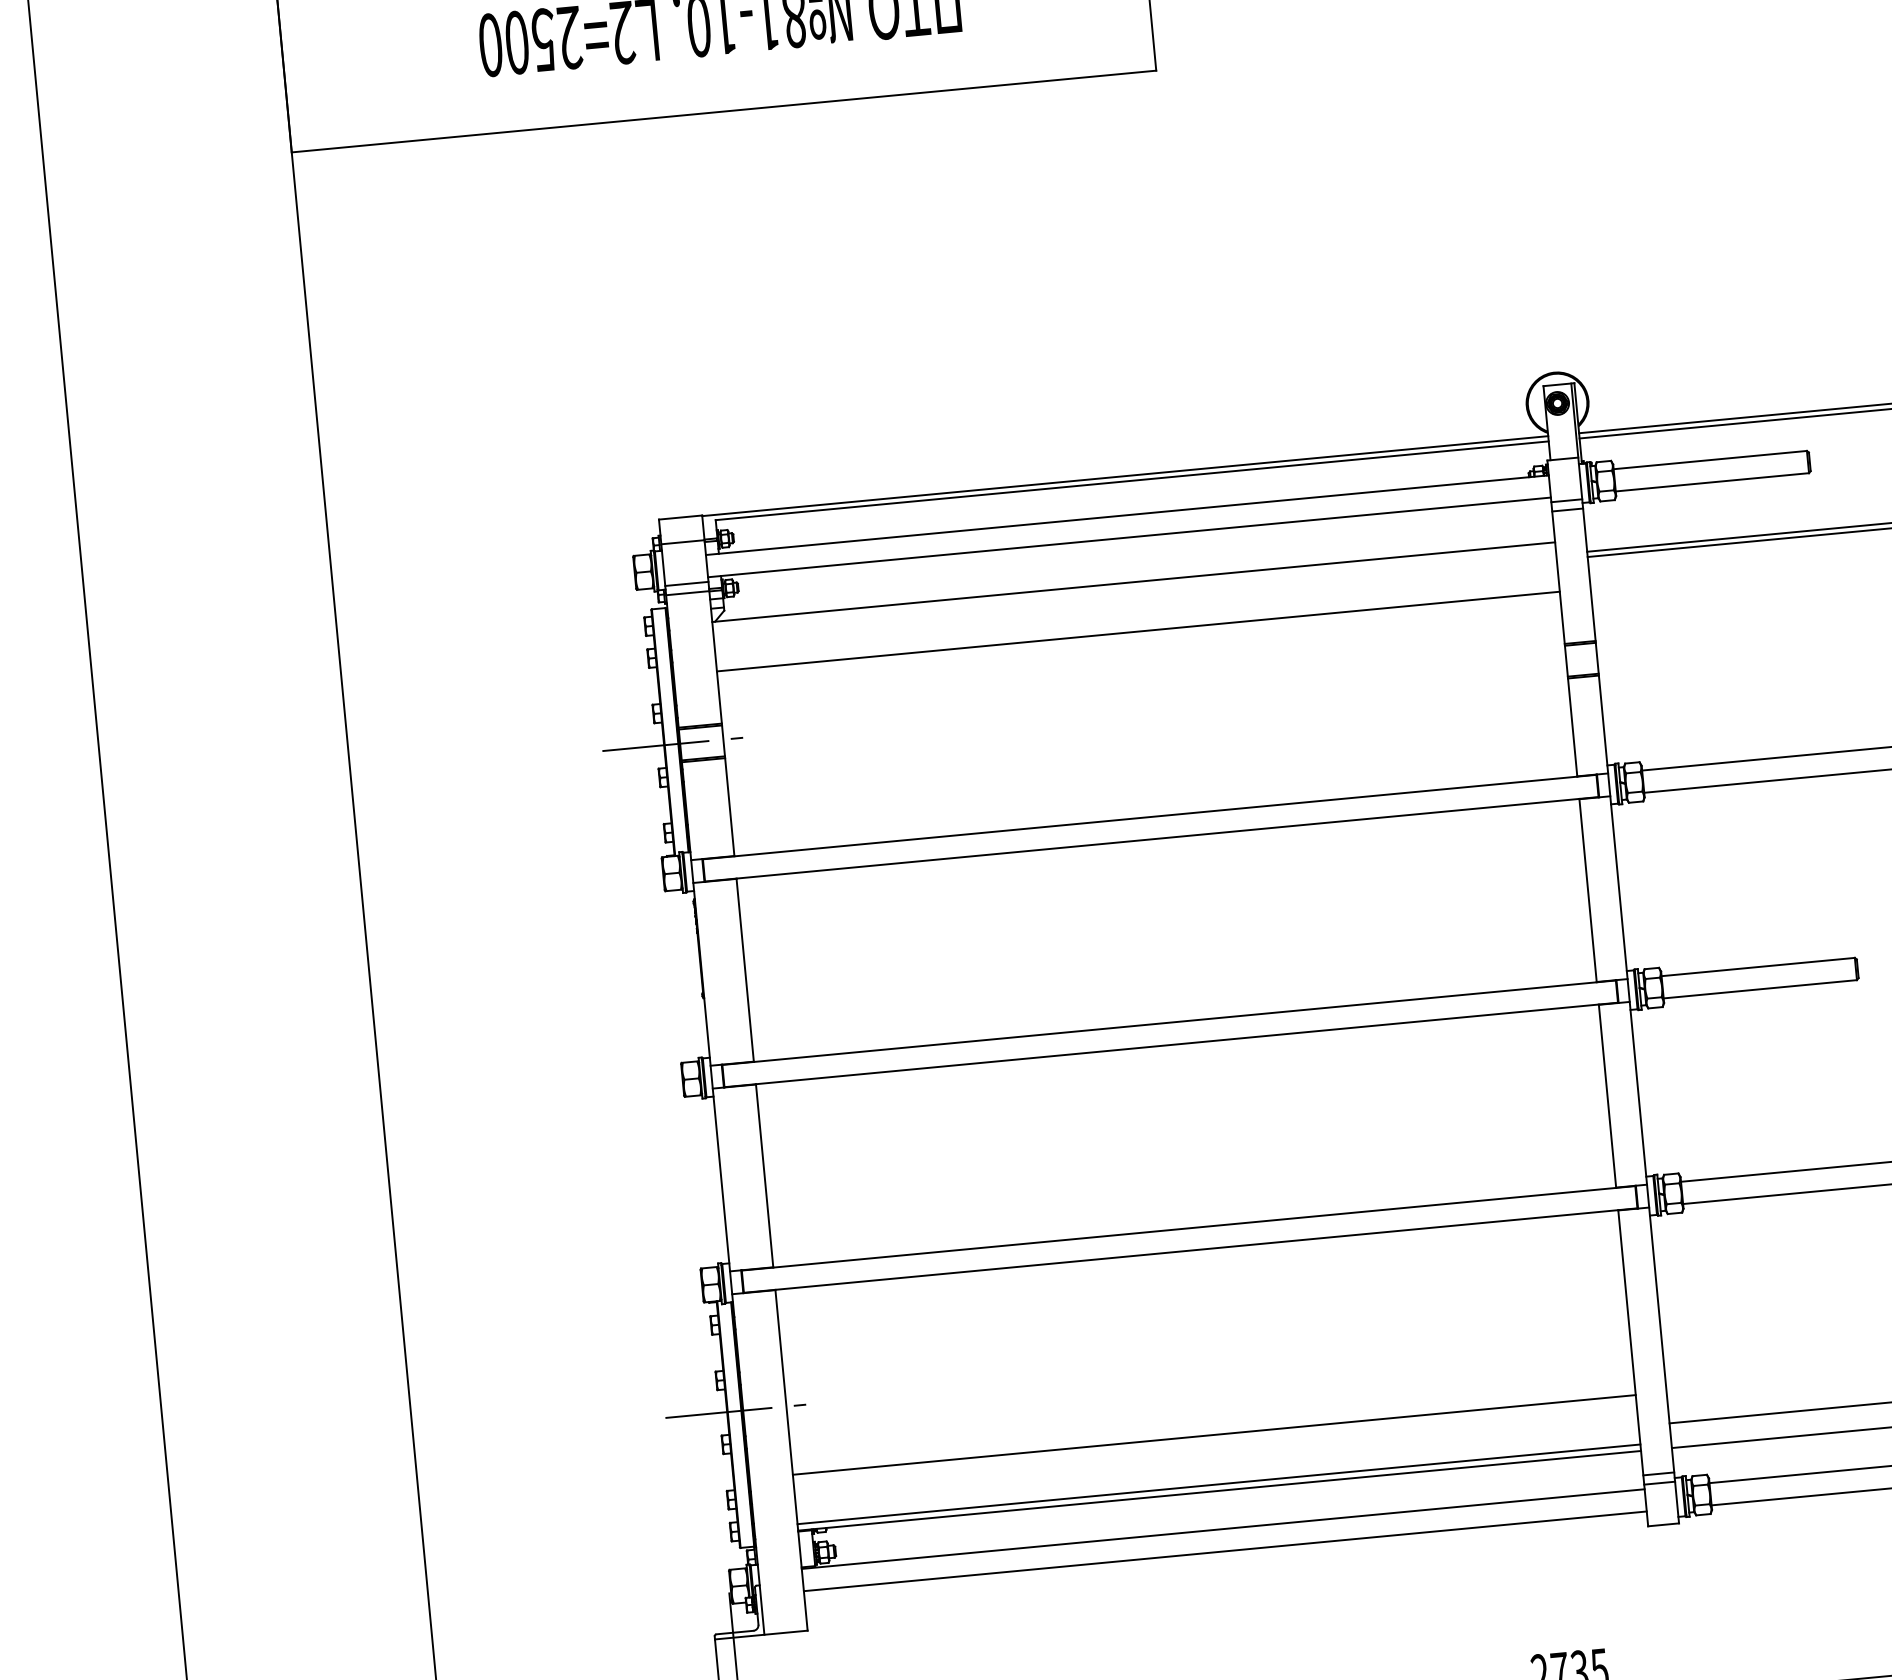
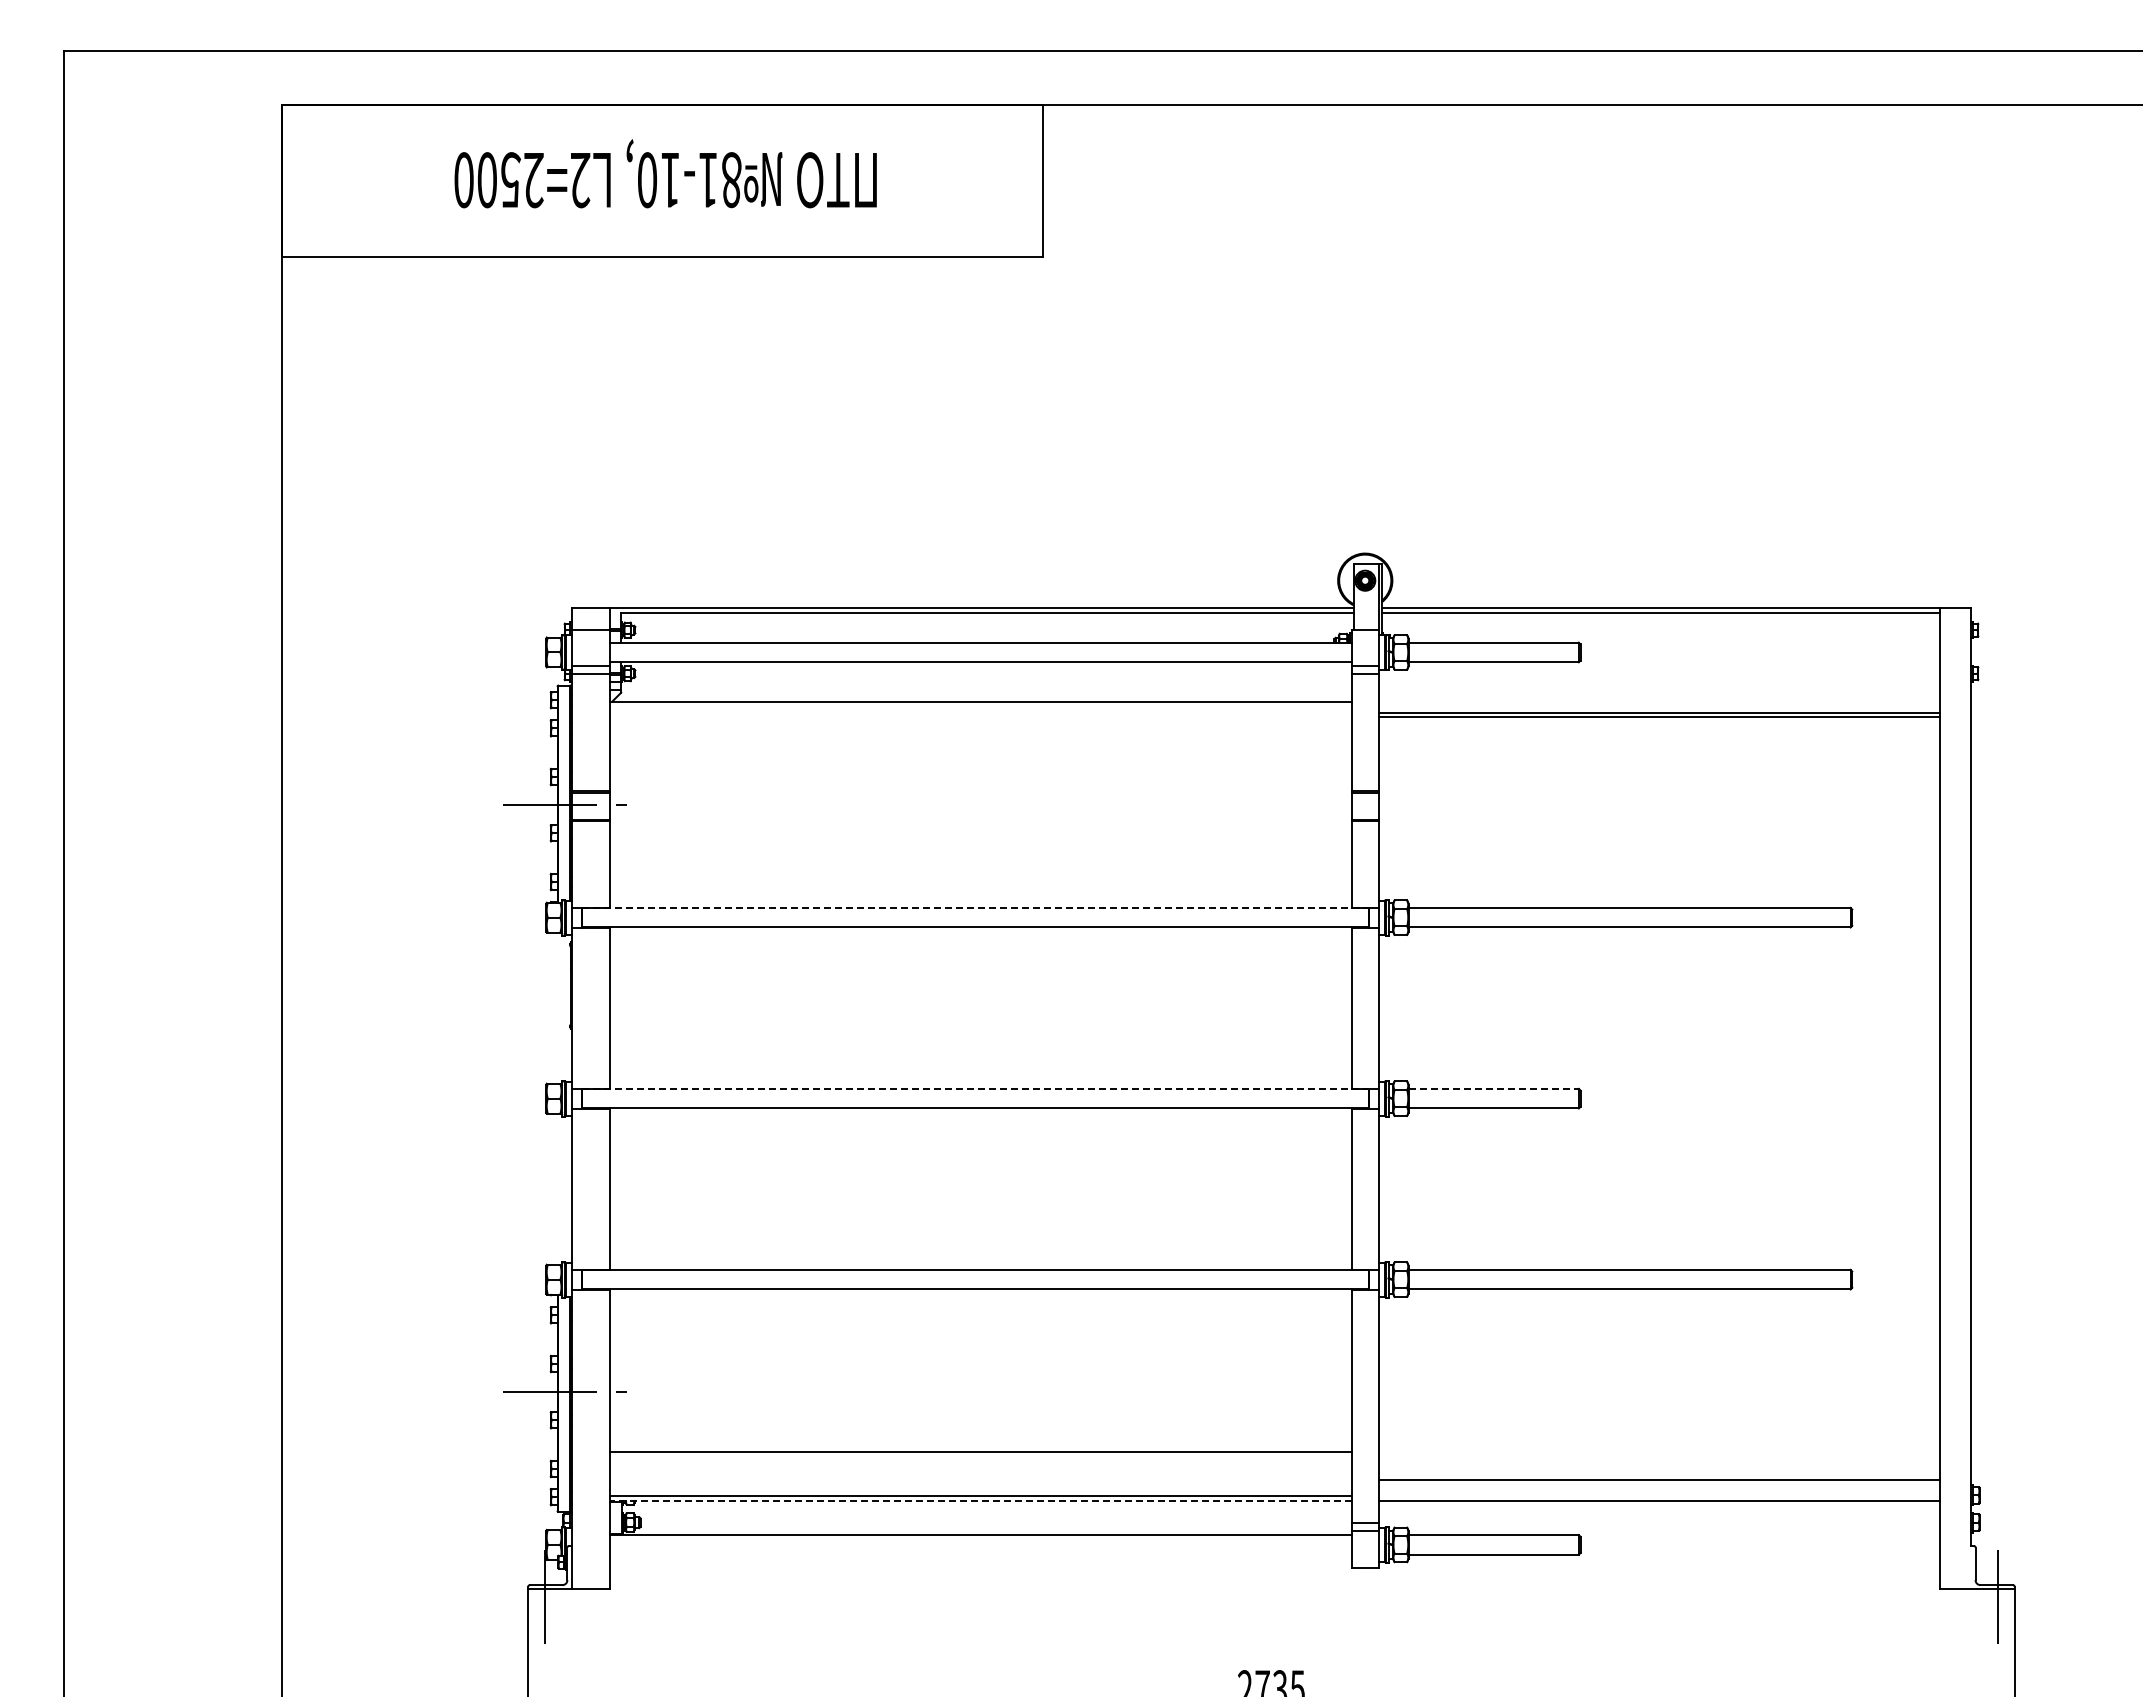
line: (1138, 632) -> (980, 745), removed
line: (1149, 816) -> (975, 907), solid -> dashed
line: (1758, 966) -> (1494, 1088), solid -> dashed
line: (1169, 1022) -> (975, 1088), solid -> dashed
line: (1219, 1490) -> (980, 1501), solid -> dashed
line: (1225, 1551) -> (980, 1554), removed

